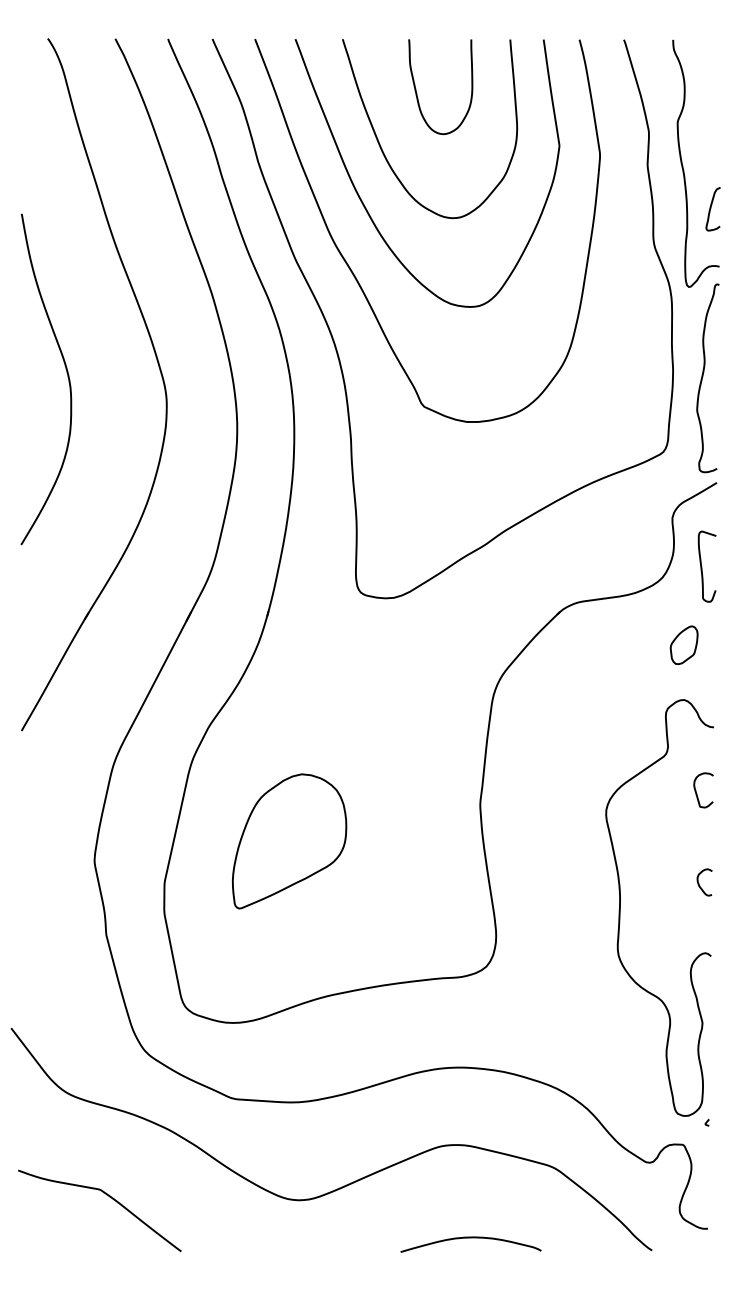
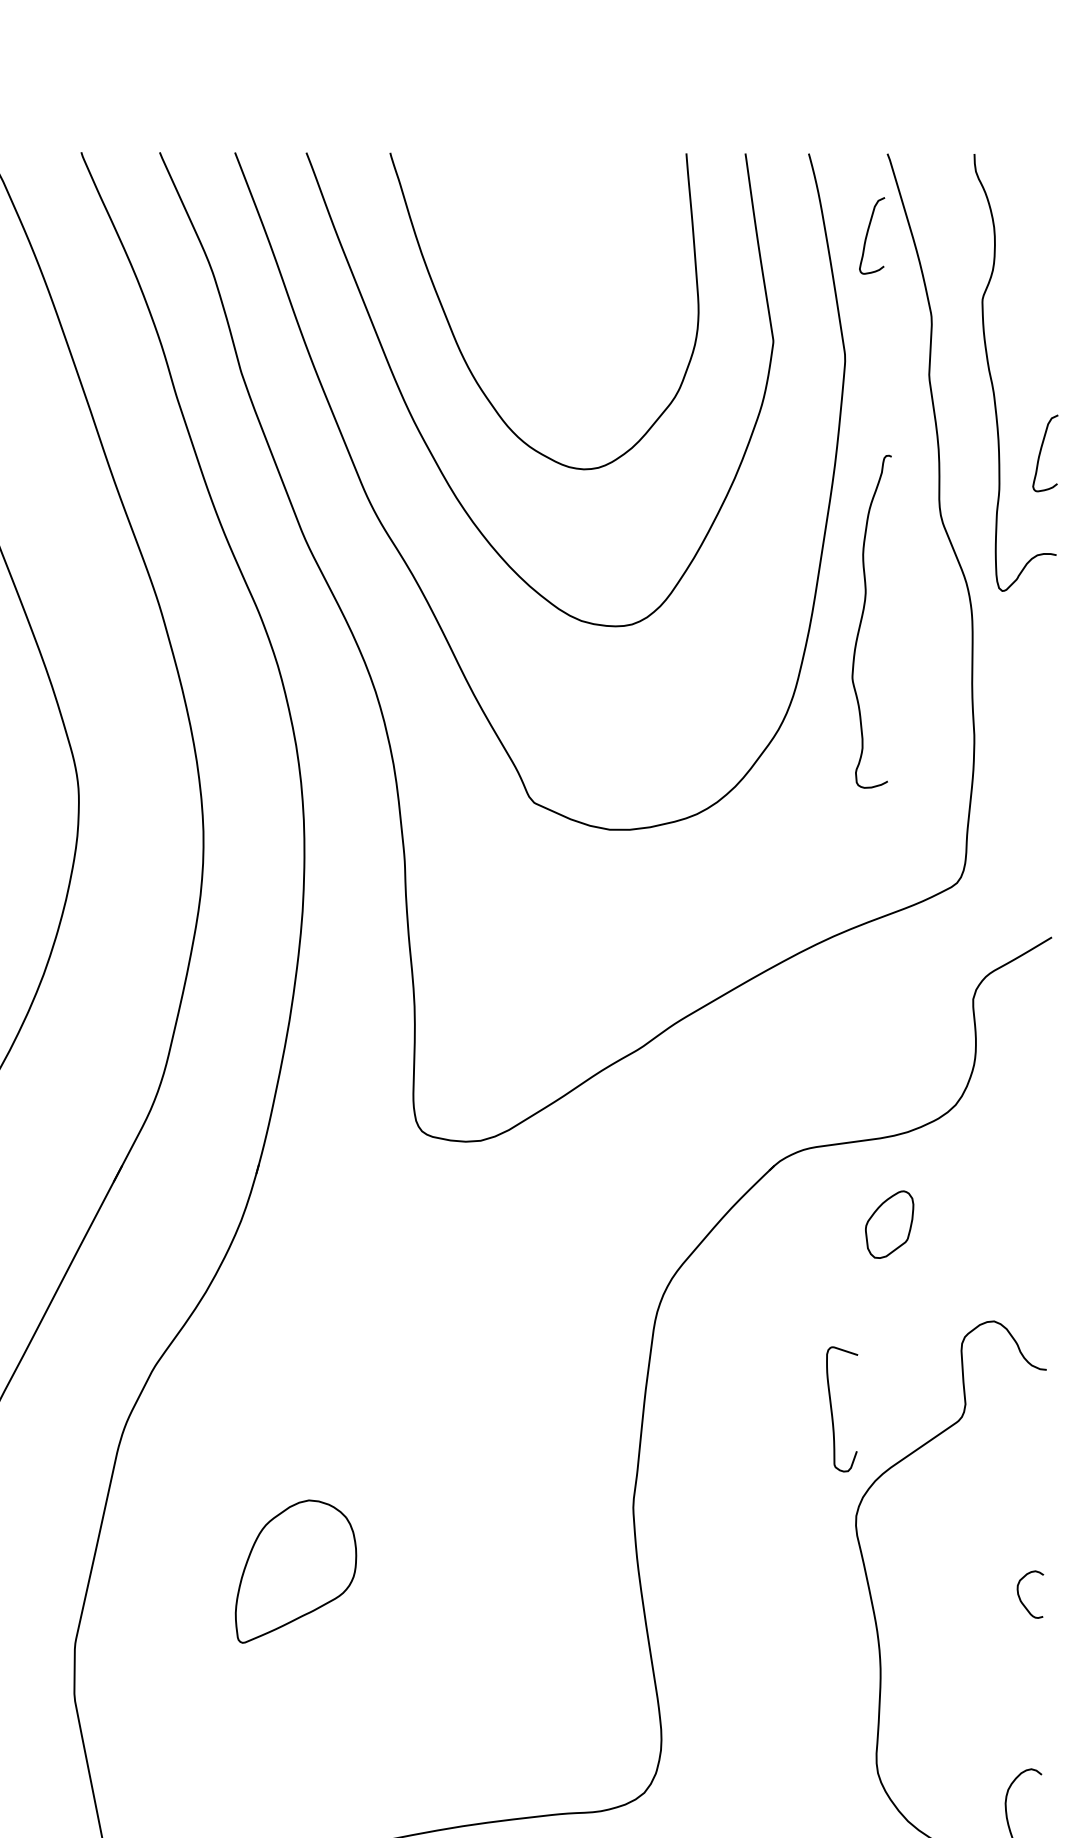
curve: (613, 85) -> (868, 234), added
curve: (417, 93) -> (522, 248), removed
curve: (703, 377) -> (863, 620), moved
curve: (702, 566) -> (833, 1409), moved
part: (683, 644) -> (888, 1223), moved
curve: (697, 793) -> (1017, 1486), removed
part: (289, 841) -> (295, 1571), size x0.6
curve: (700, 885) -> (1022, 1600), moved

